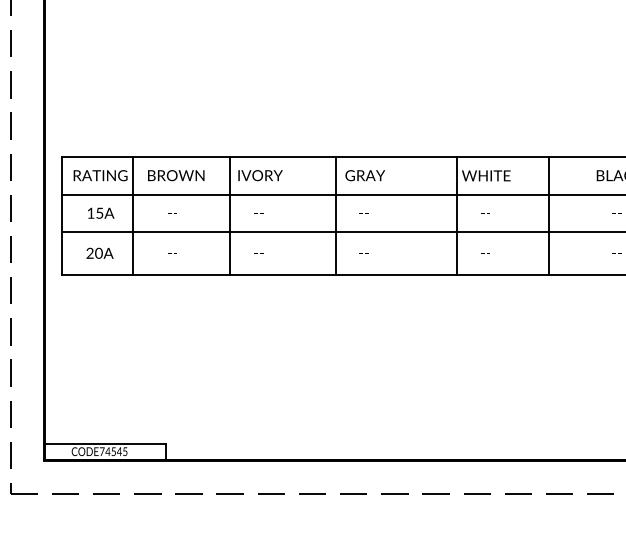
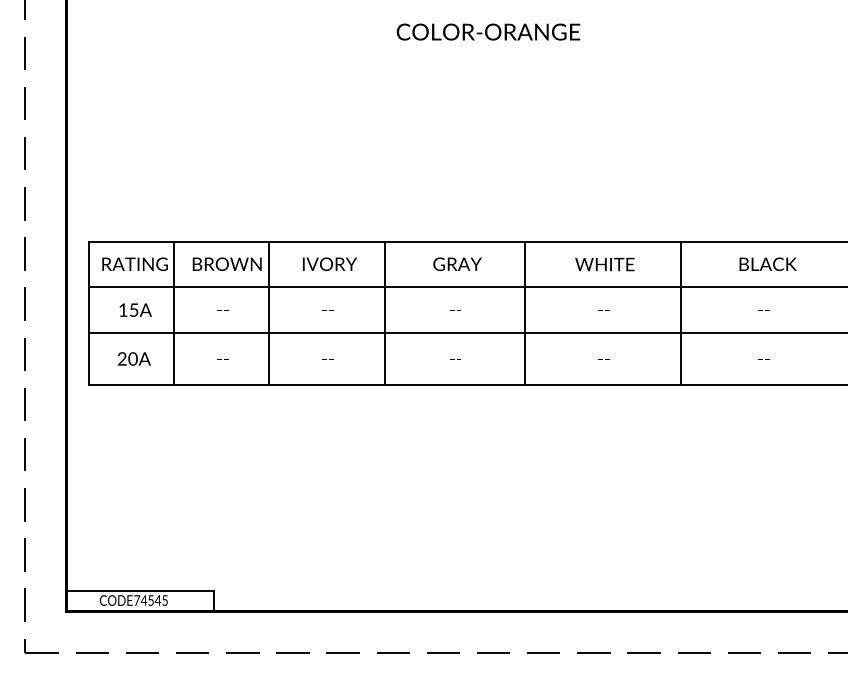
line: (229, 216) -> (269, 313), moved
line: (335, 216) -> (384, 313), moved
line: (457, 216) -> (524, 313), moved

